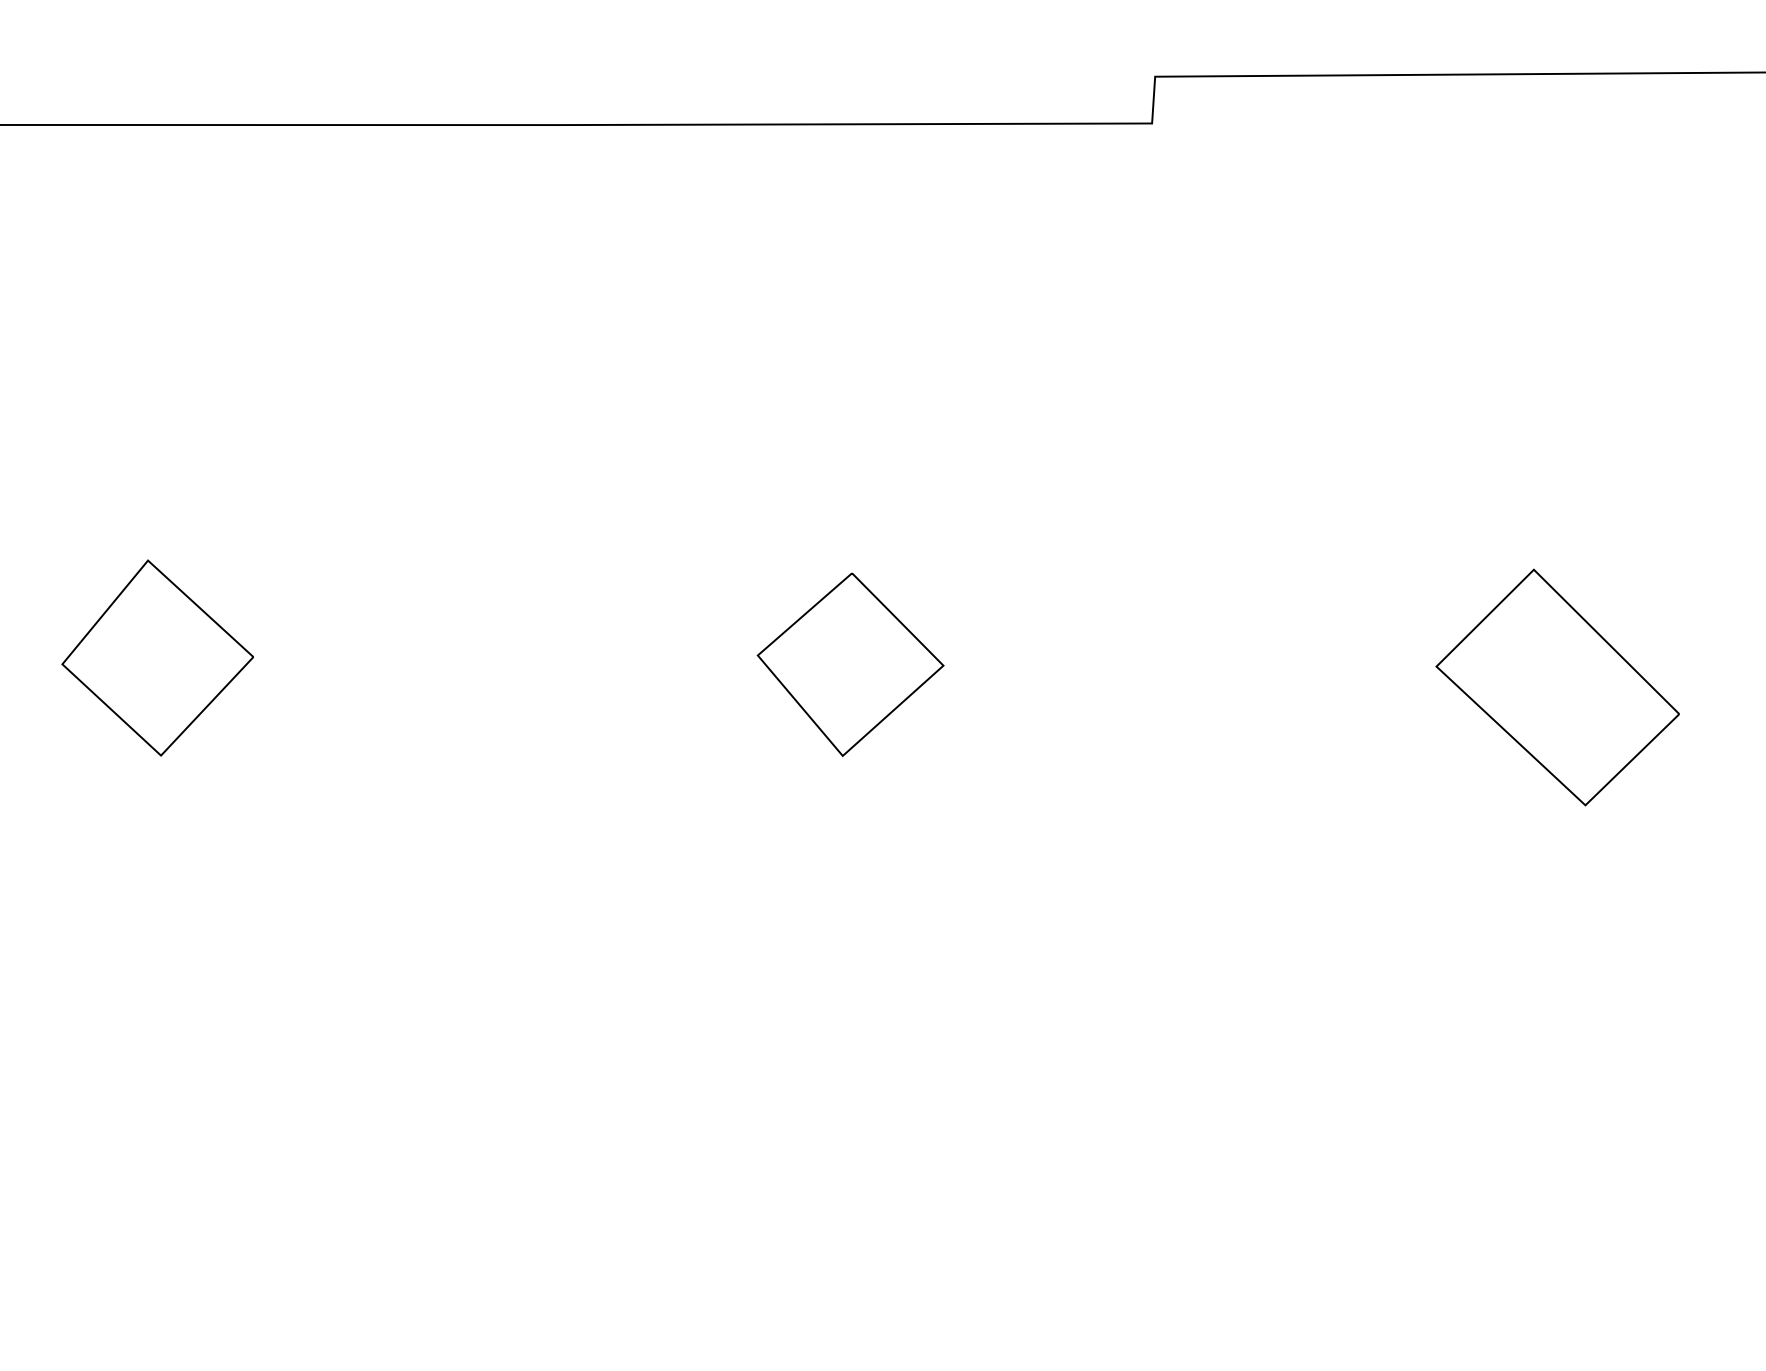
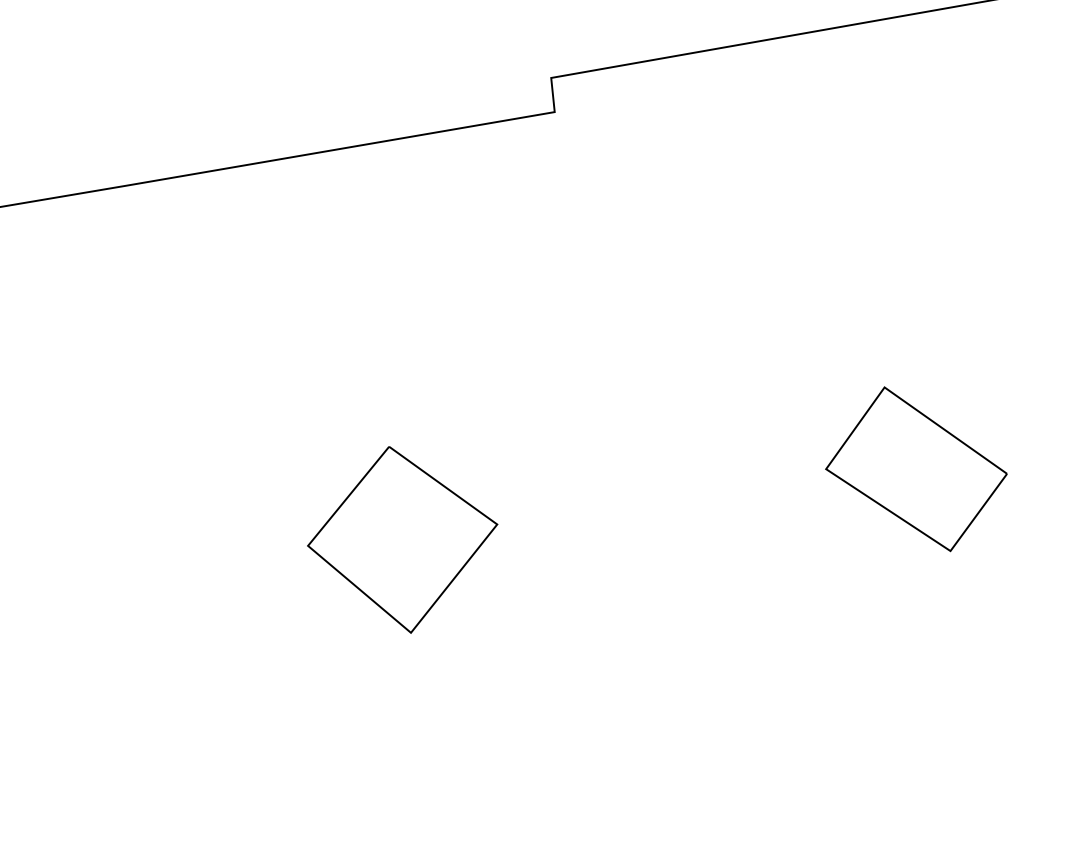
part: (850, 664) -> (403, 539), size x1.4

